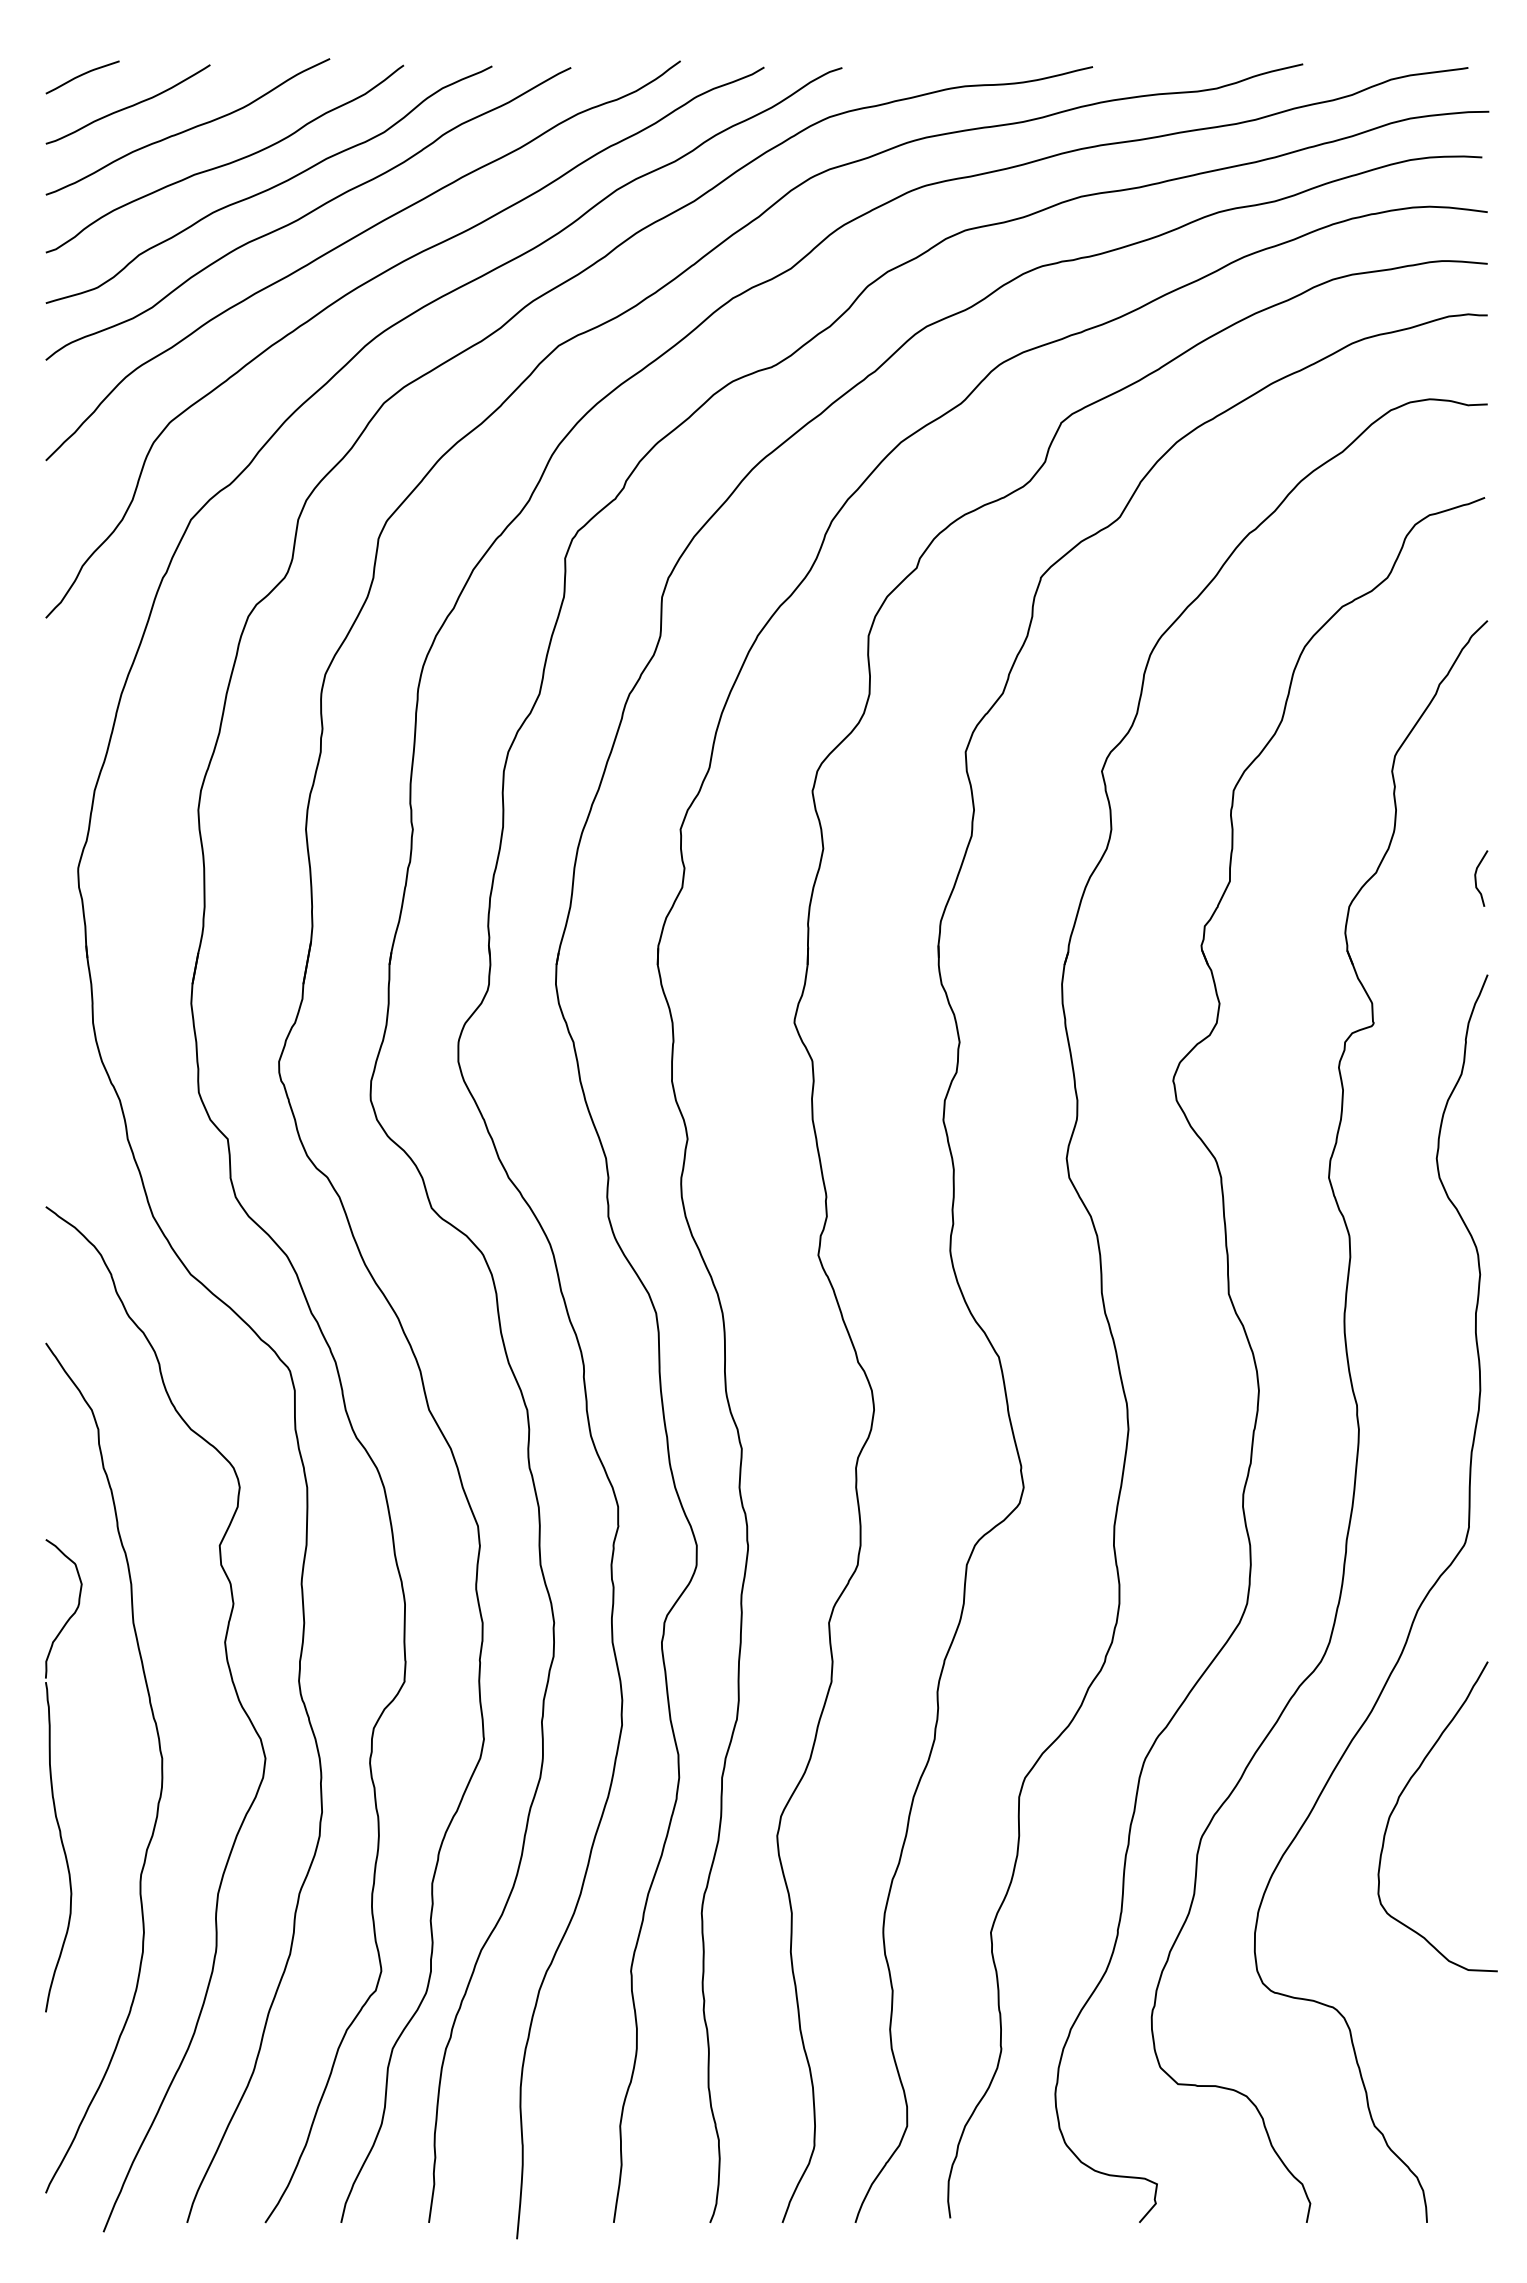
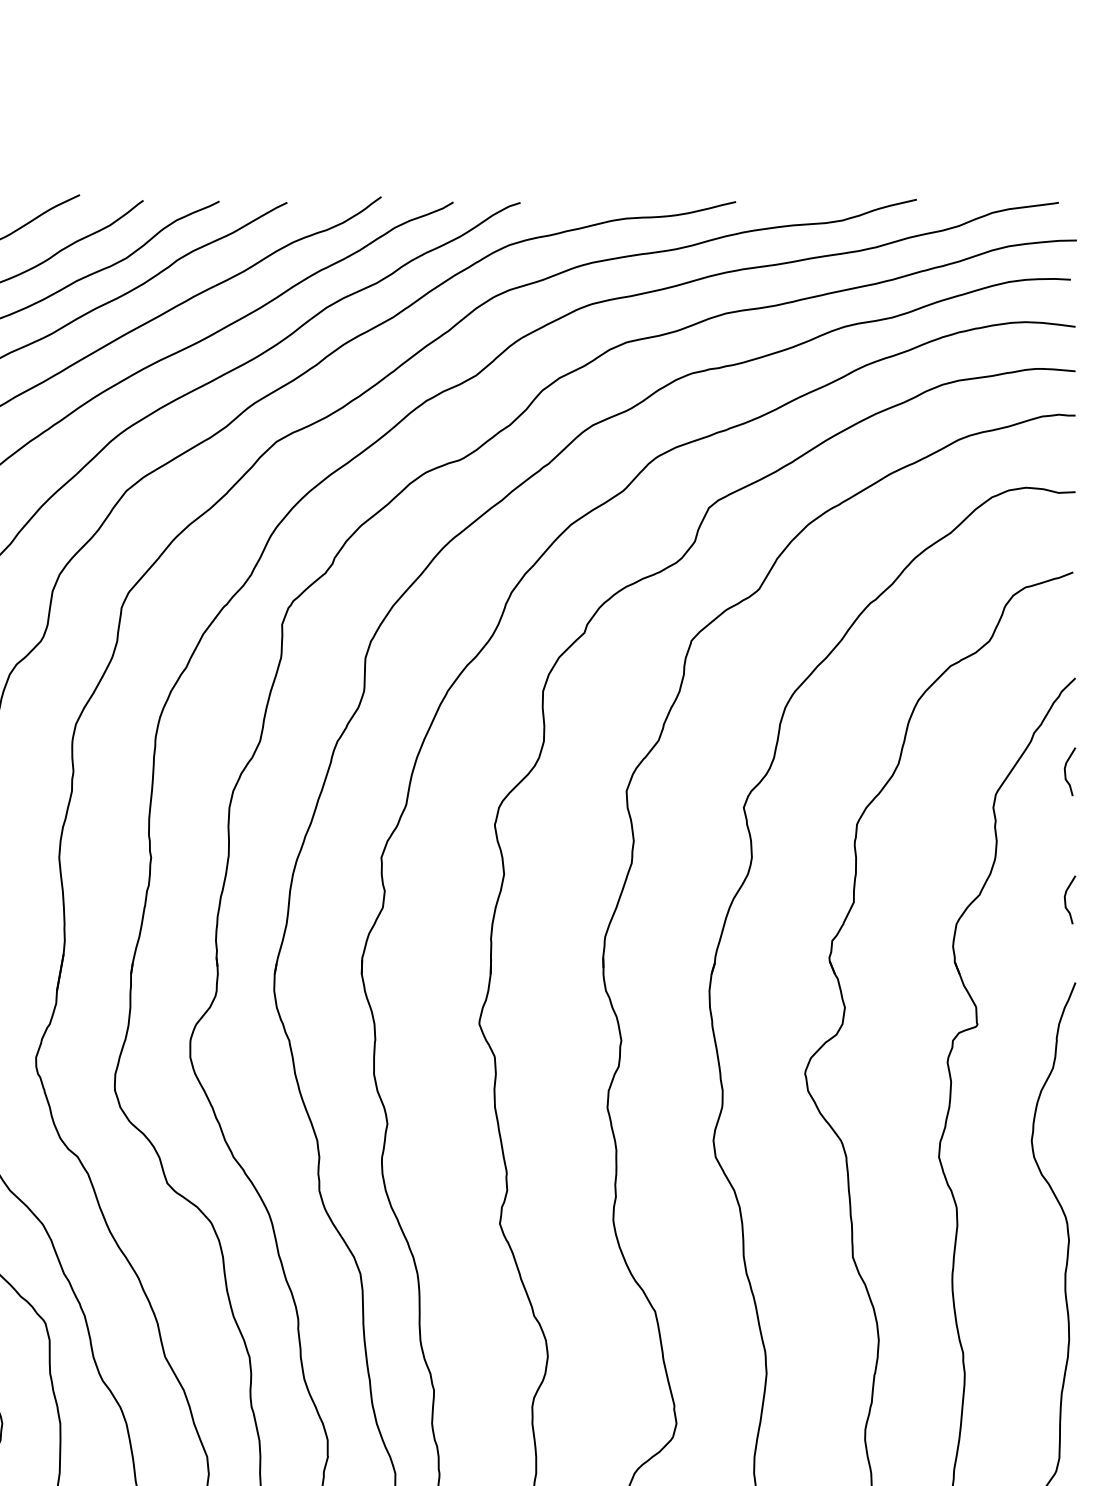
curve: (1476, 729) -> (1065, 771), added

